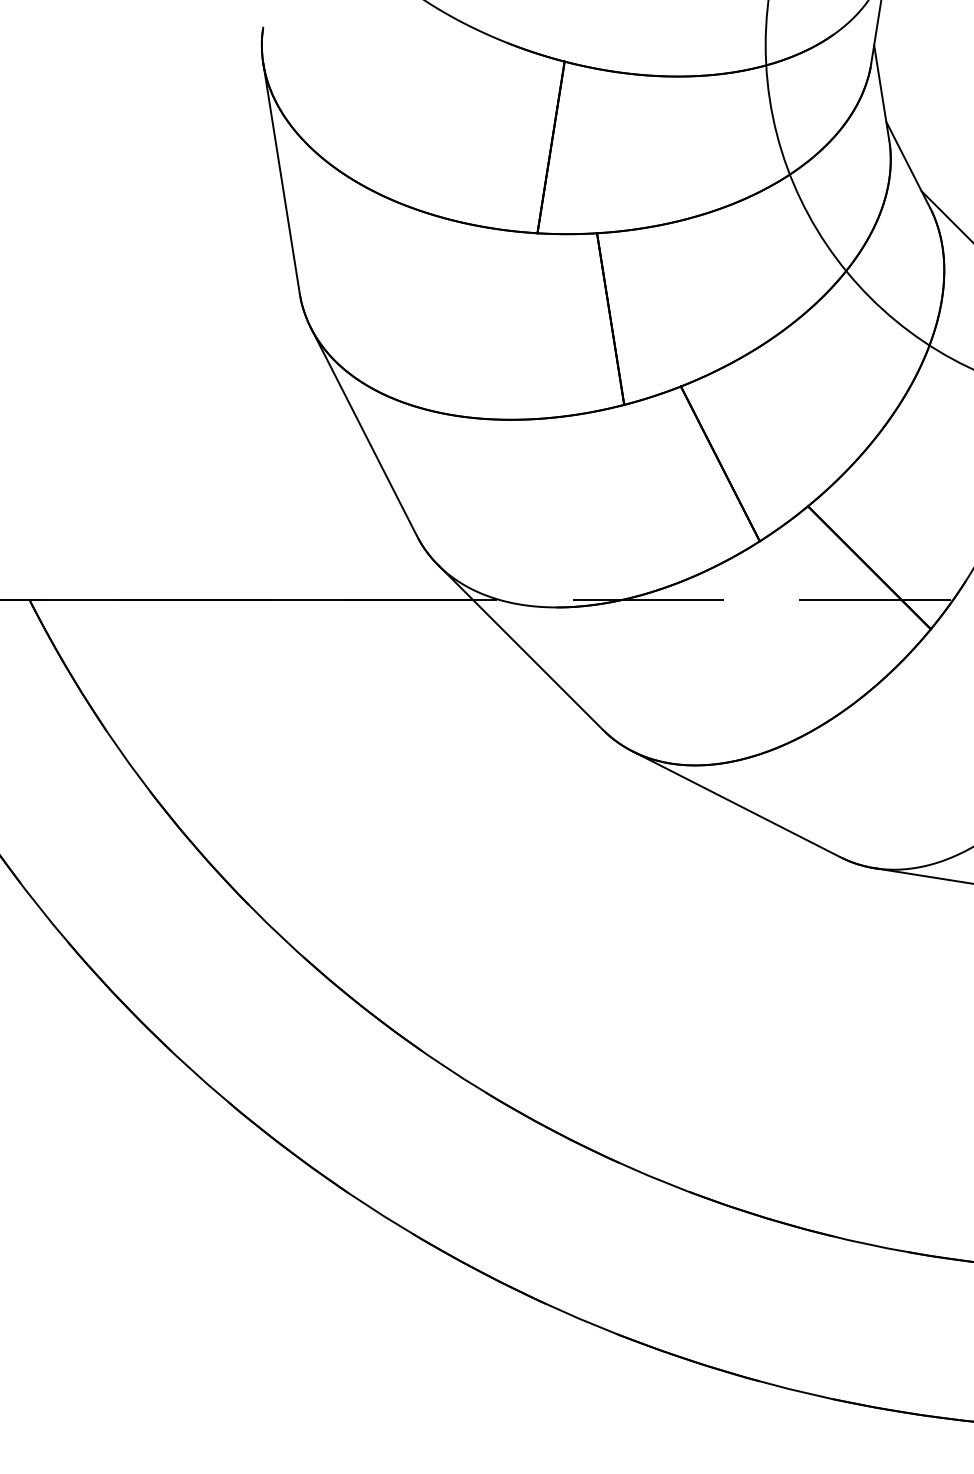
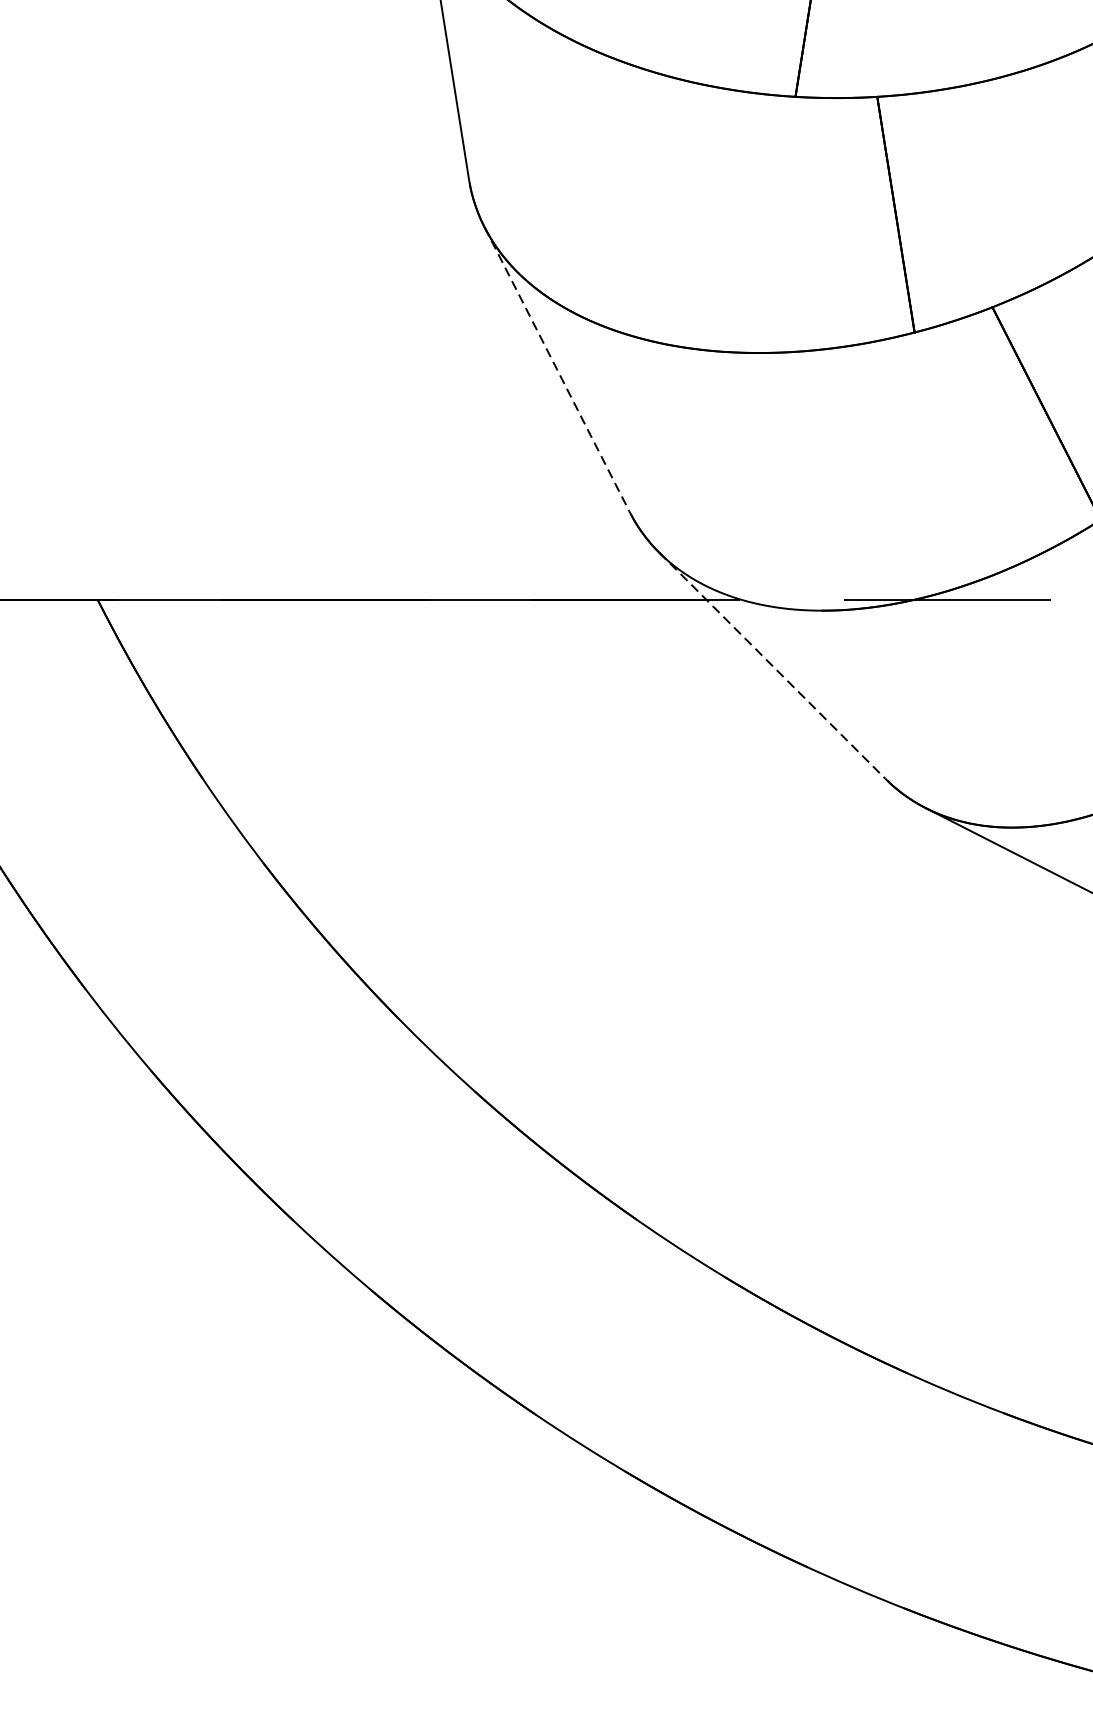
line: (364, 432) -> (557, 370), solid -> dashed
line: (520, 647) -> (772, 665), solid -> dashed

